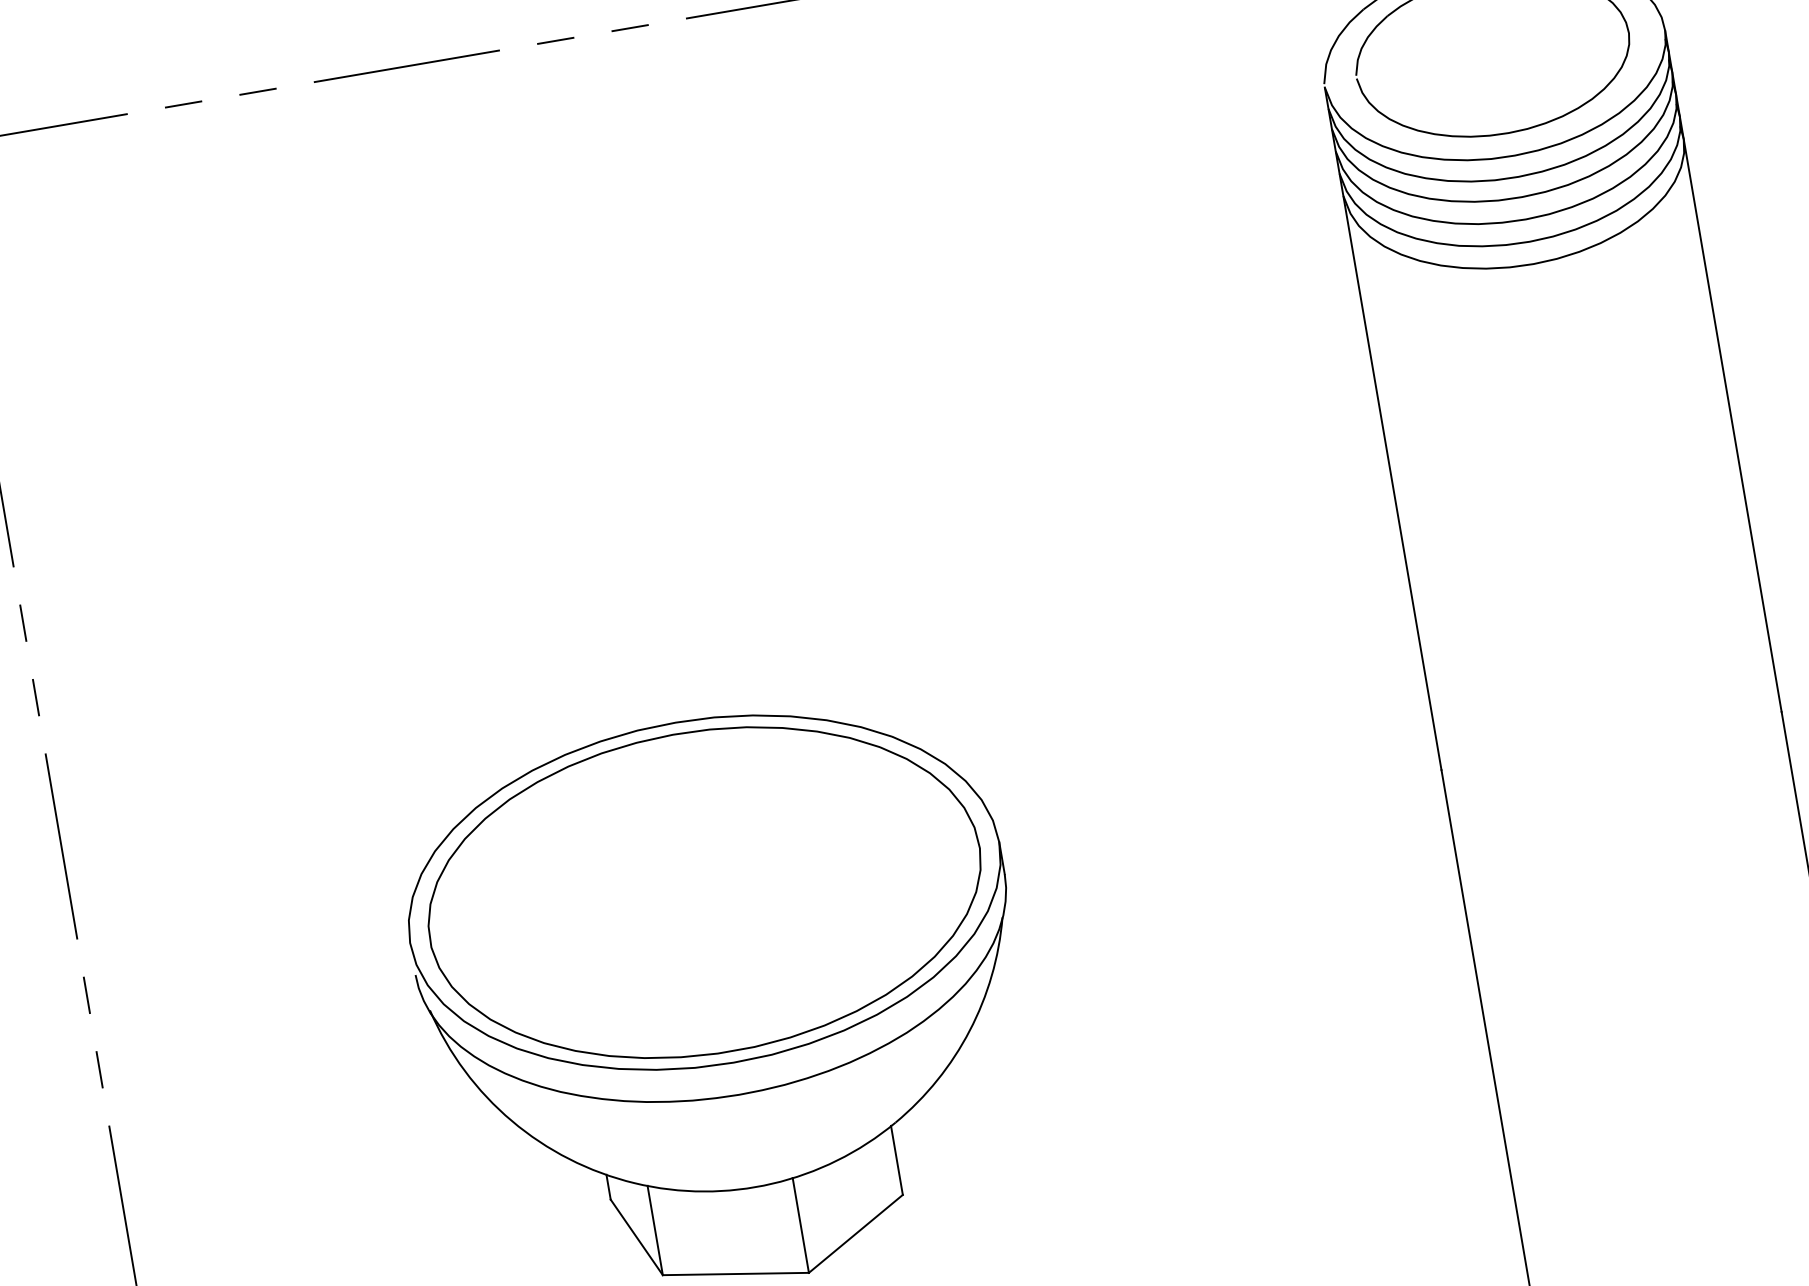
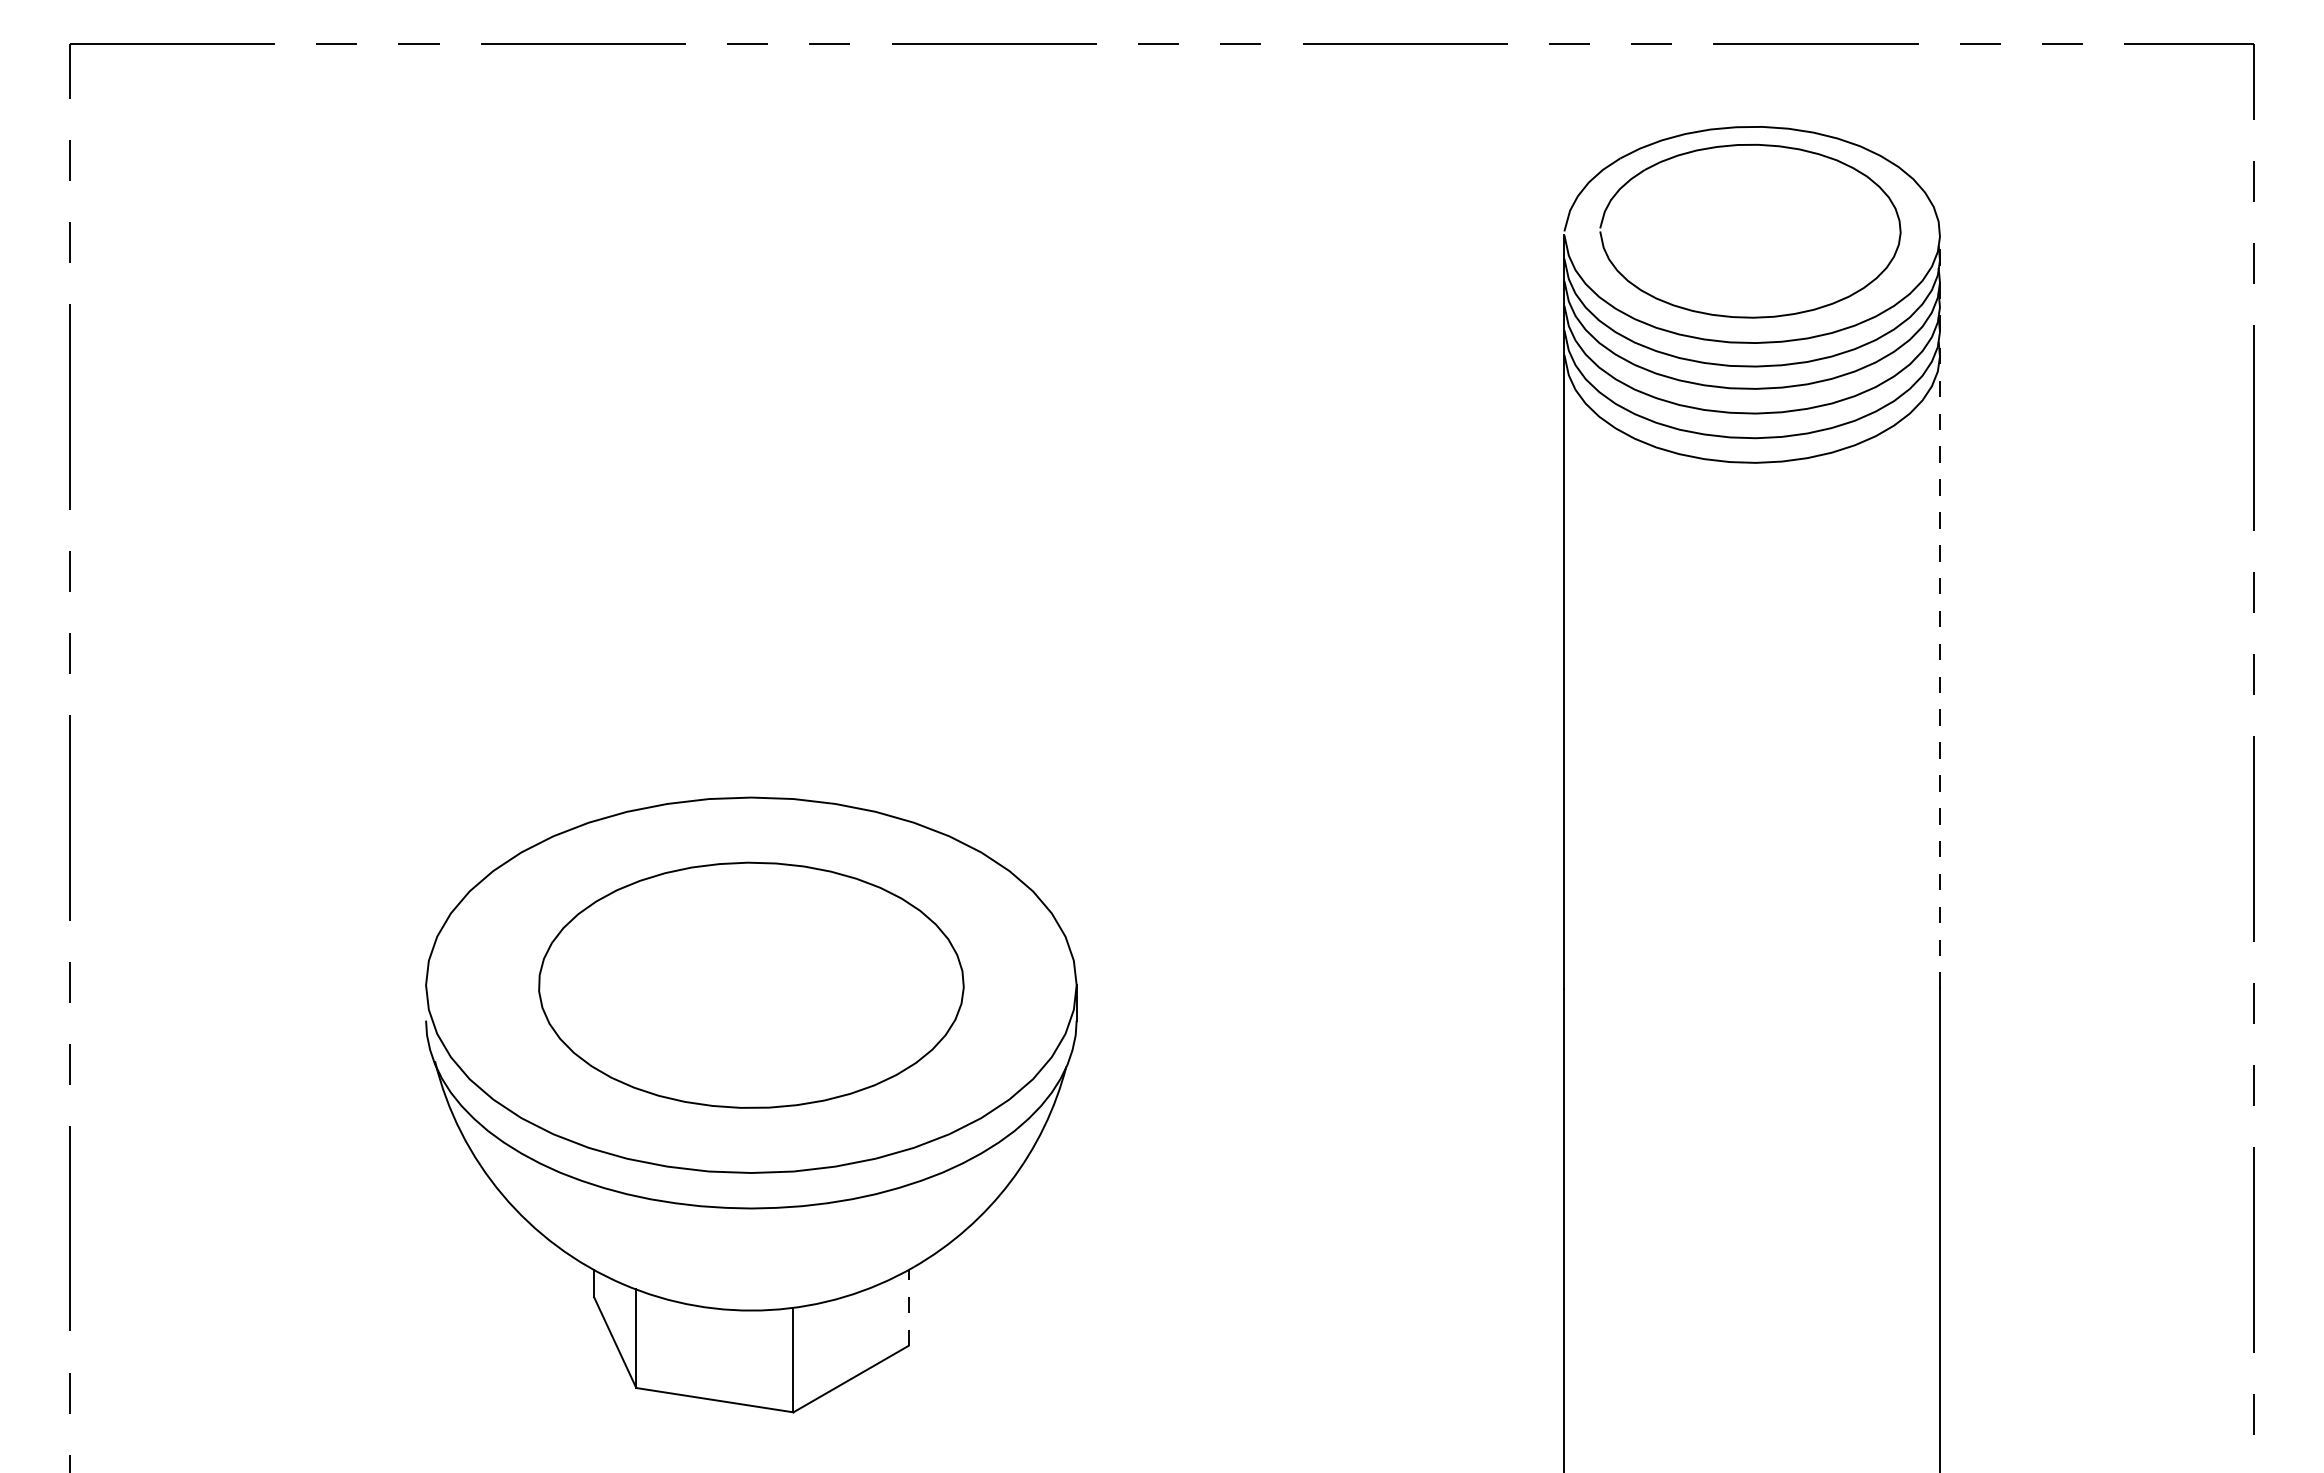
line: (1722, 371) -> (1939, 612), solid -> dashed
part: (704, 892) -> (751, 985), size x0.7
line: (896, 1160) -> (908, 1307), solid -> dashed

